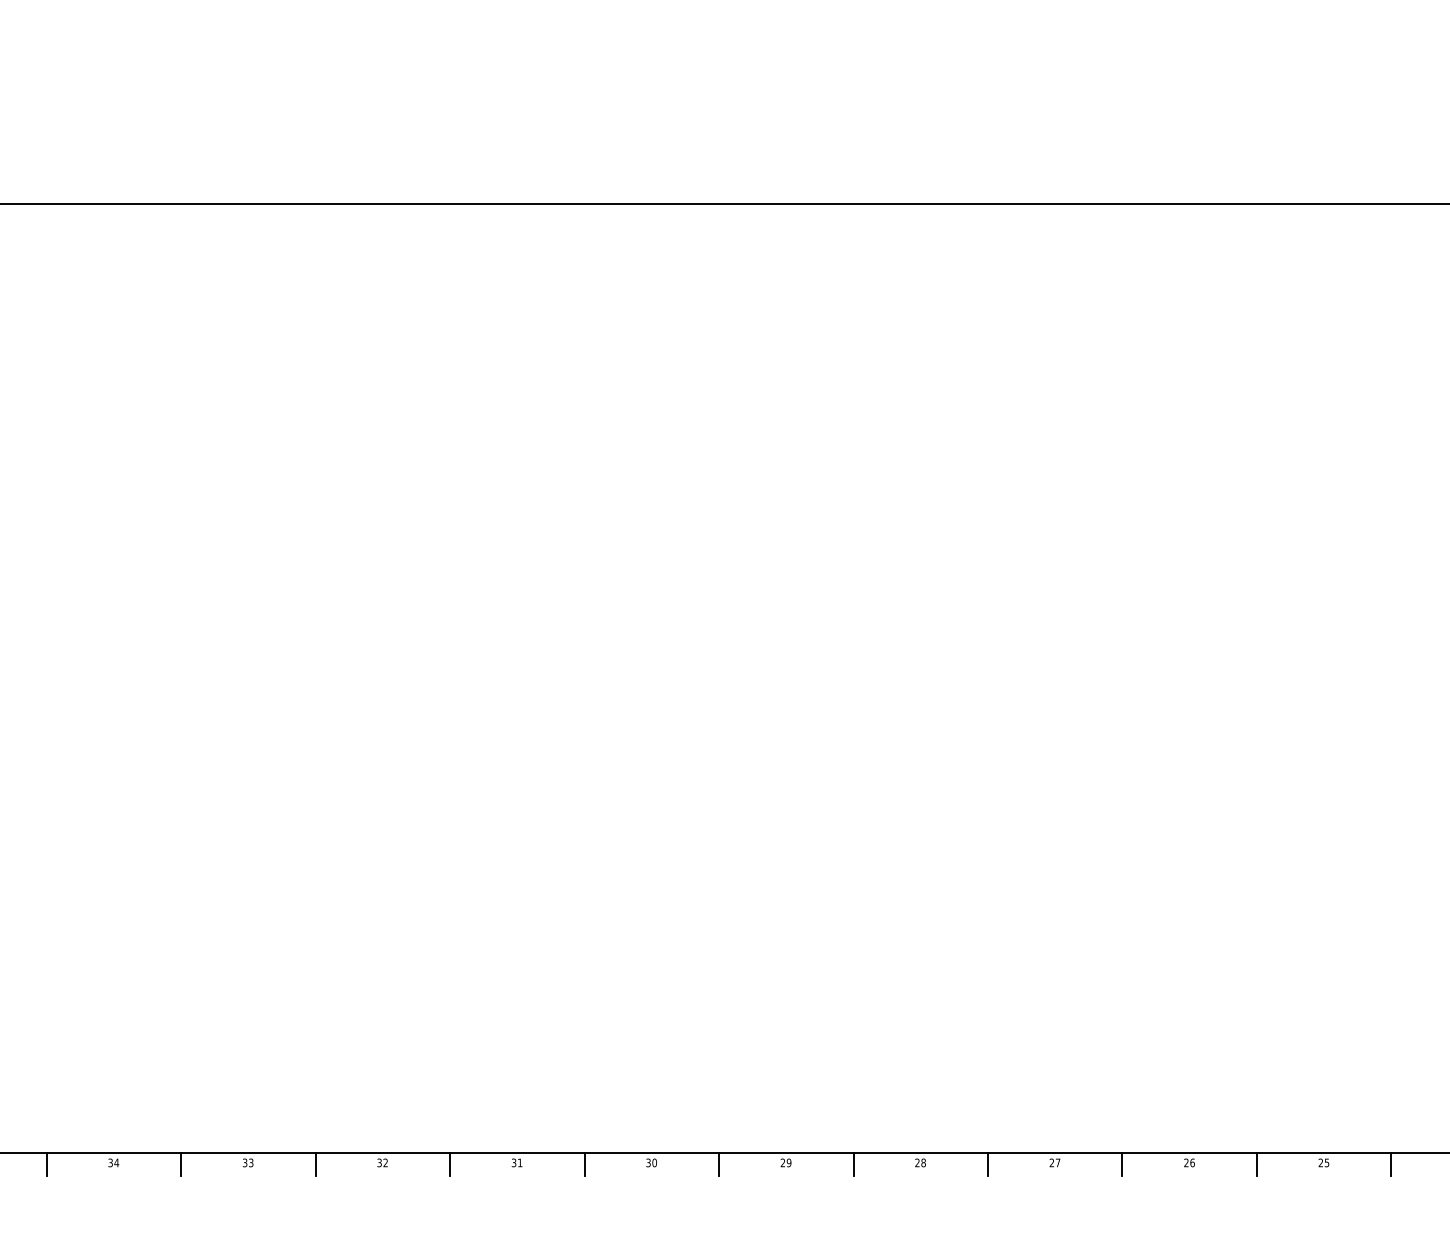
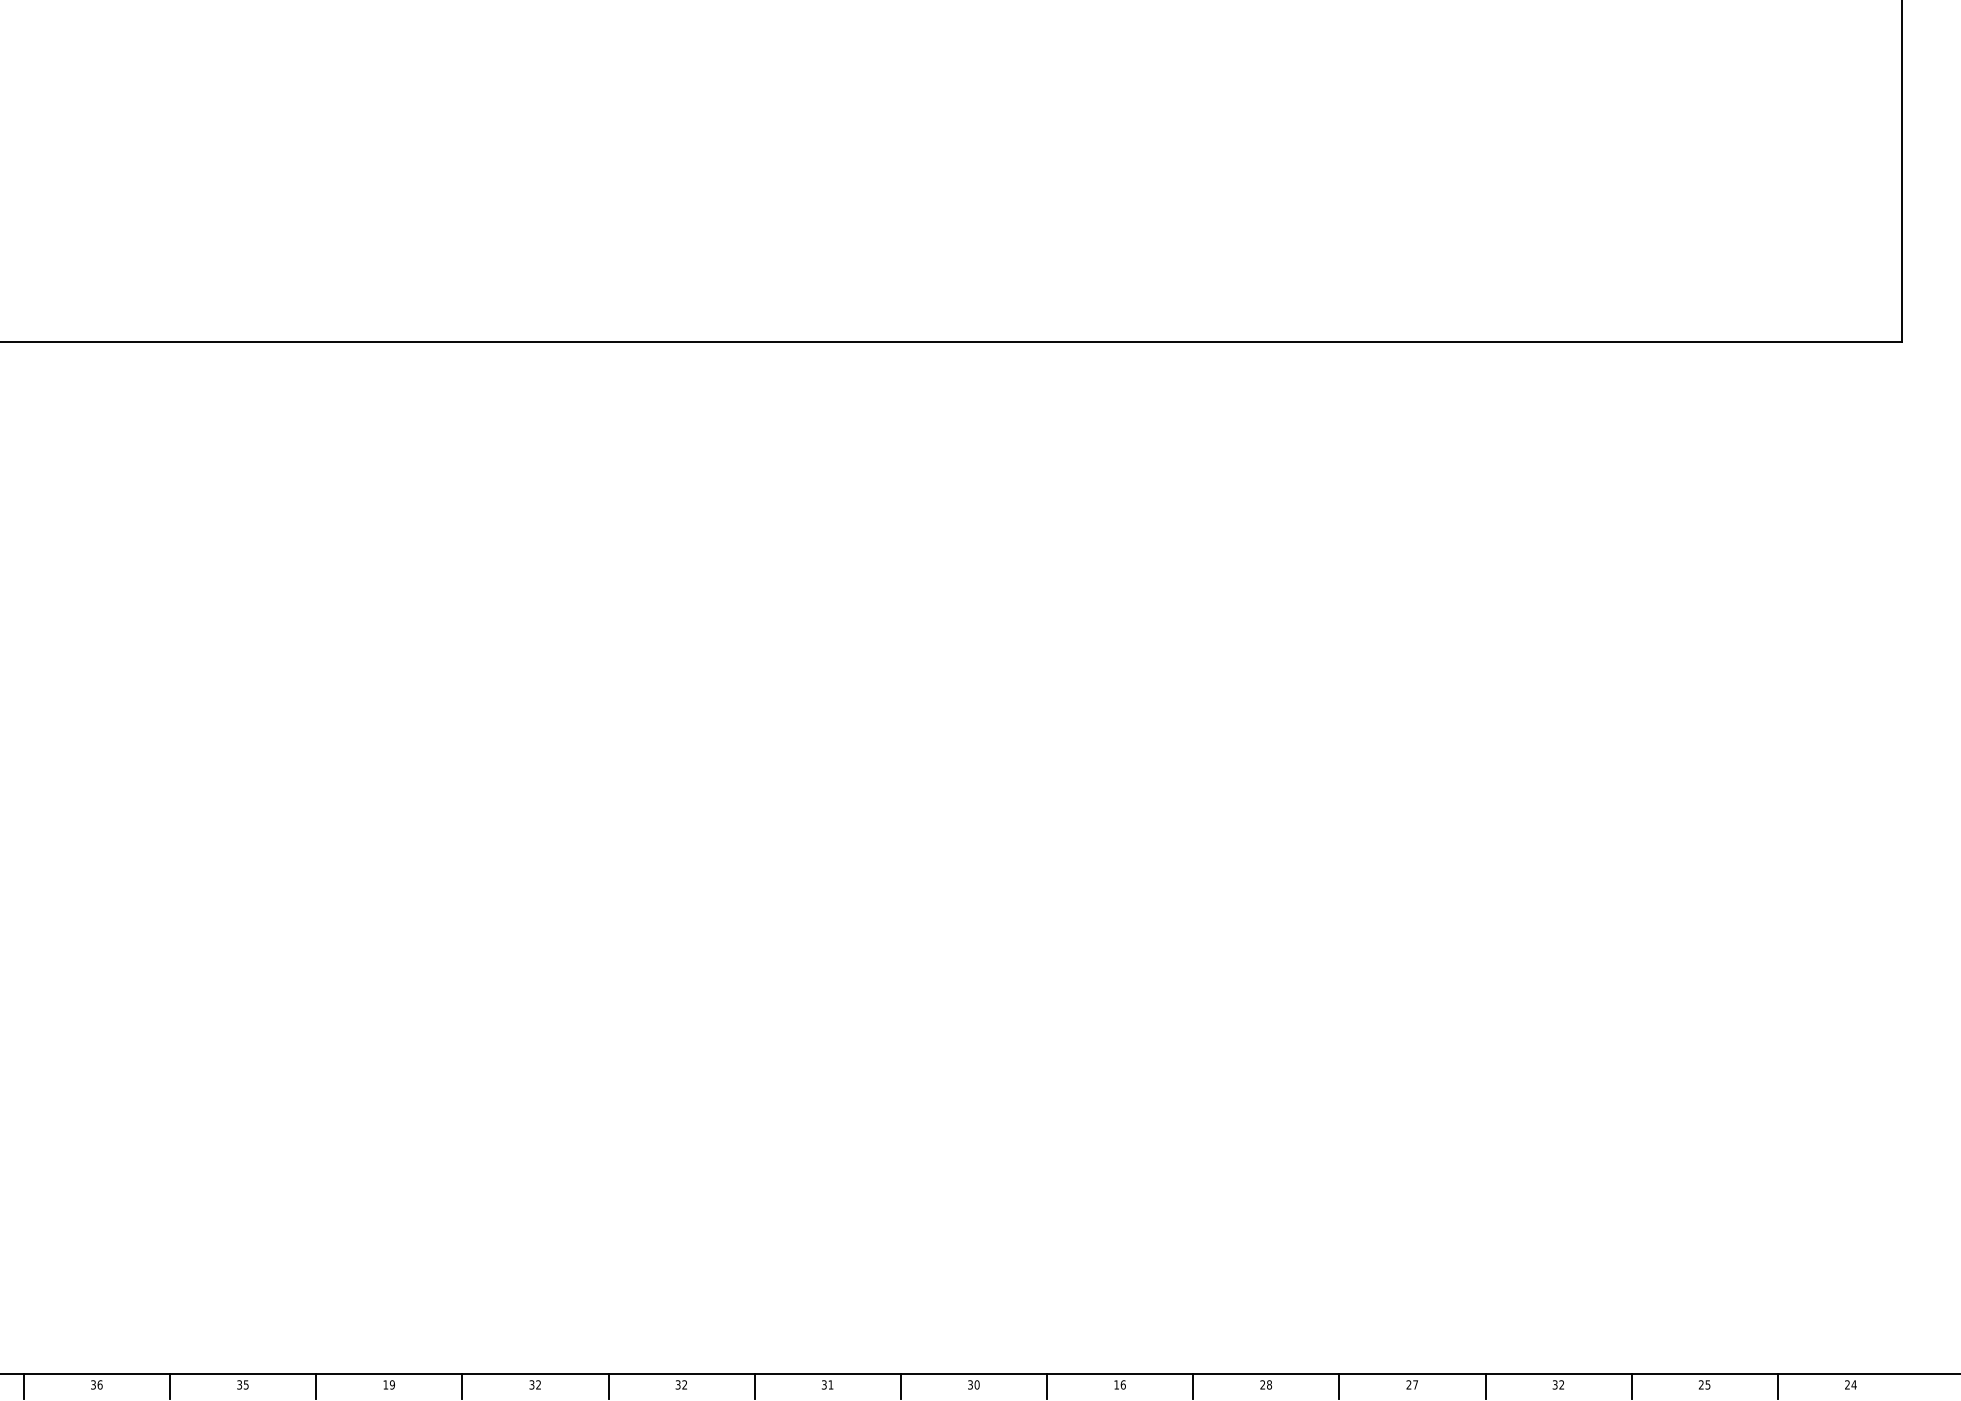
text: (114, 1162) -> (389, 1384), 34 -> 19
text: (785, 1162) -> (1119, 1384), 29 -> 16
text: (1189, 1162) -> (1558, 1384), 26 -> 32
text: (251, 1163) -> (538, 1385), 33 -> 32

